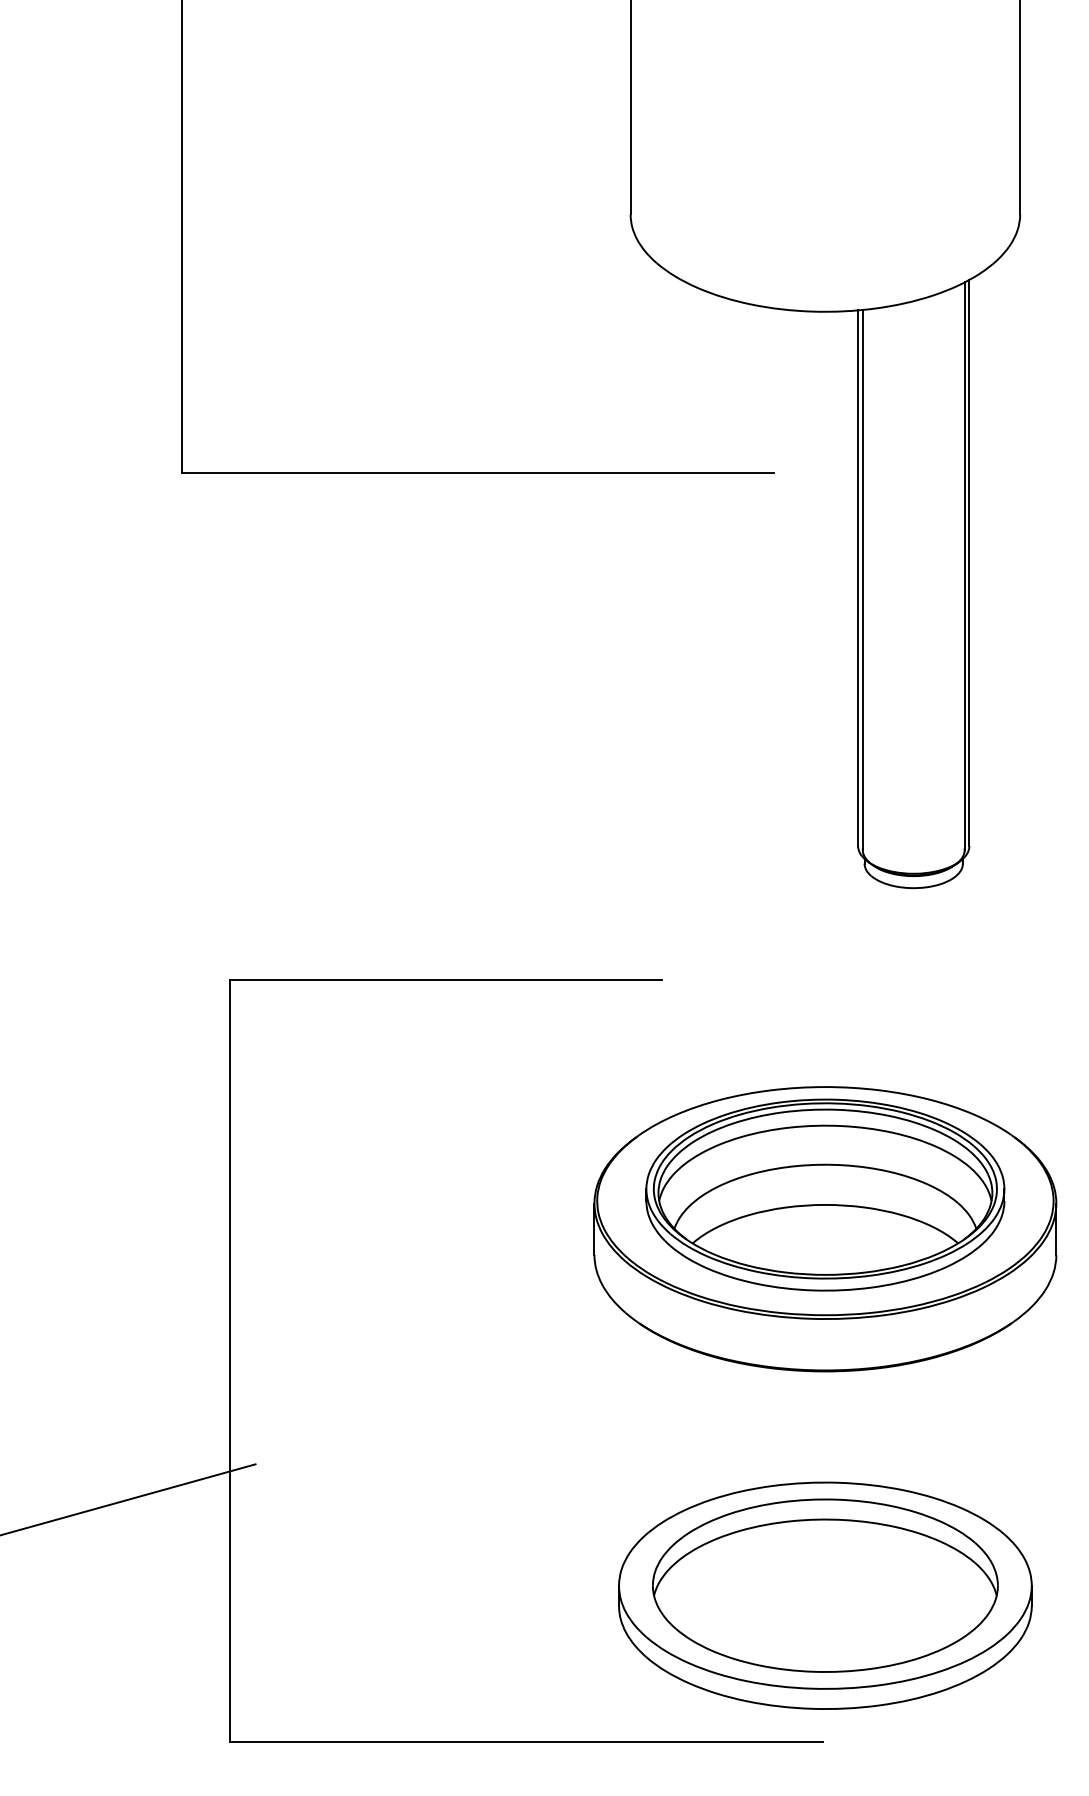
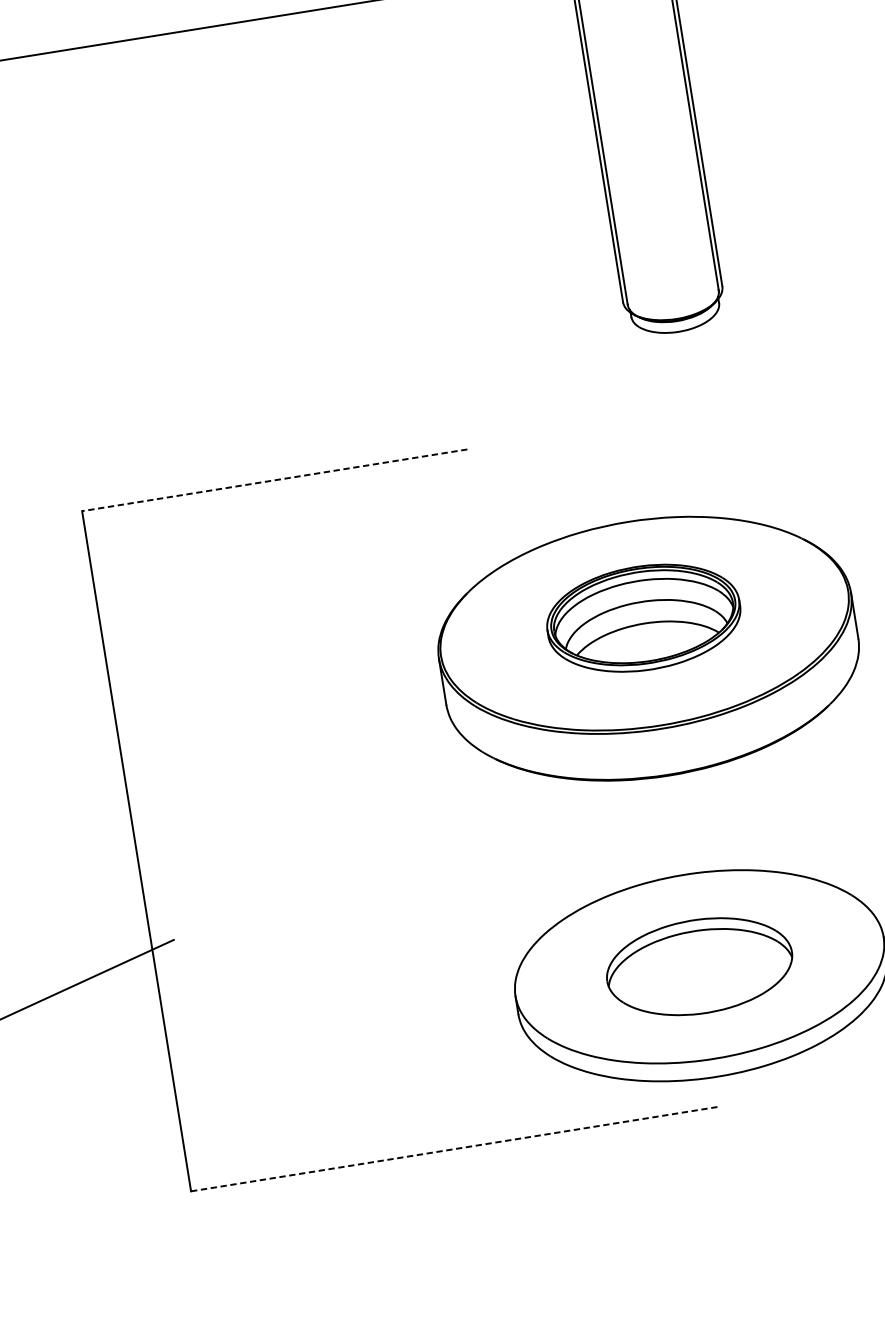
line: (446, 979) -> (274, 480), solid -> dashed
part: (825, 1194) -> (643, 617), size x0.6
part: (825, 1585) -> (699, 966), size x0.6
line: (526, 1742) -> (455, 1149), solid -> dashed

